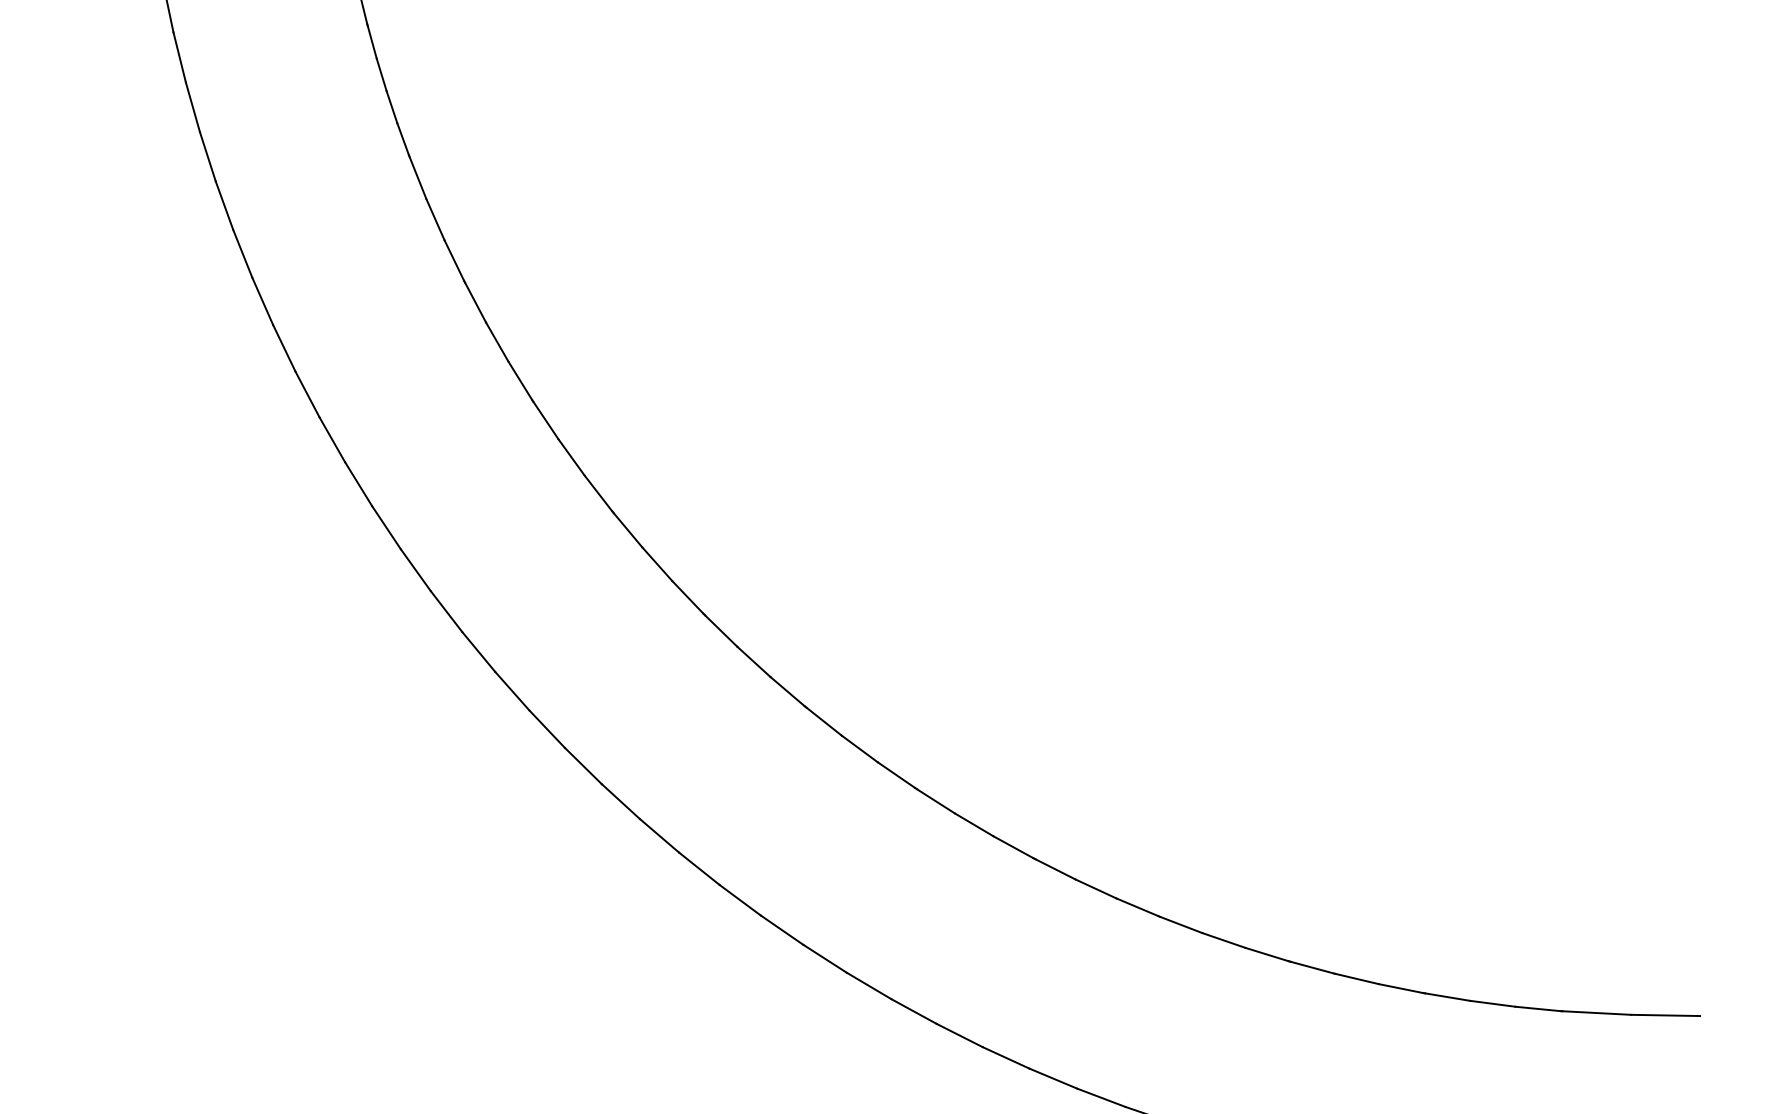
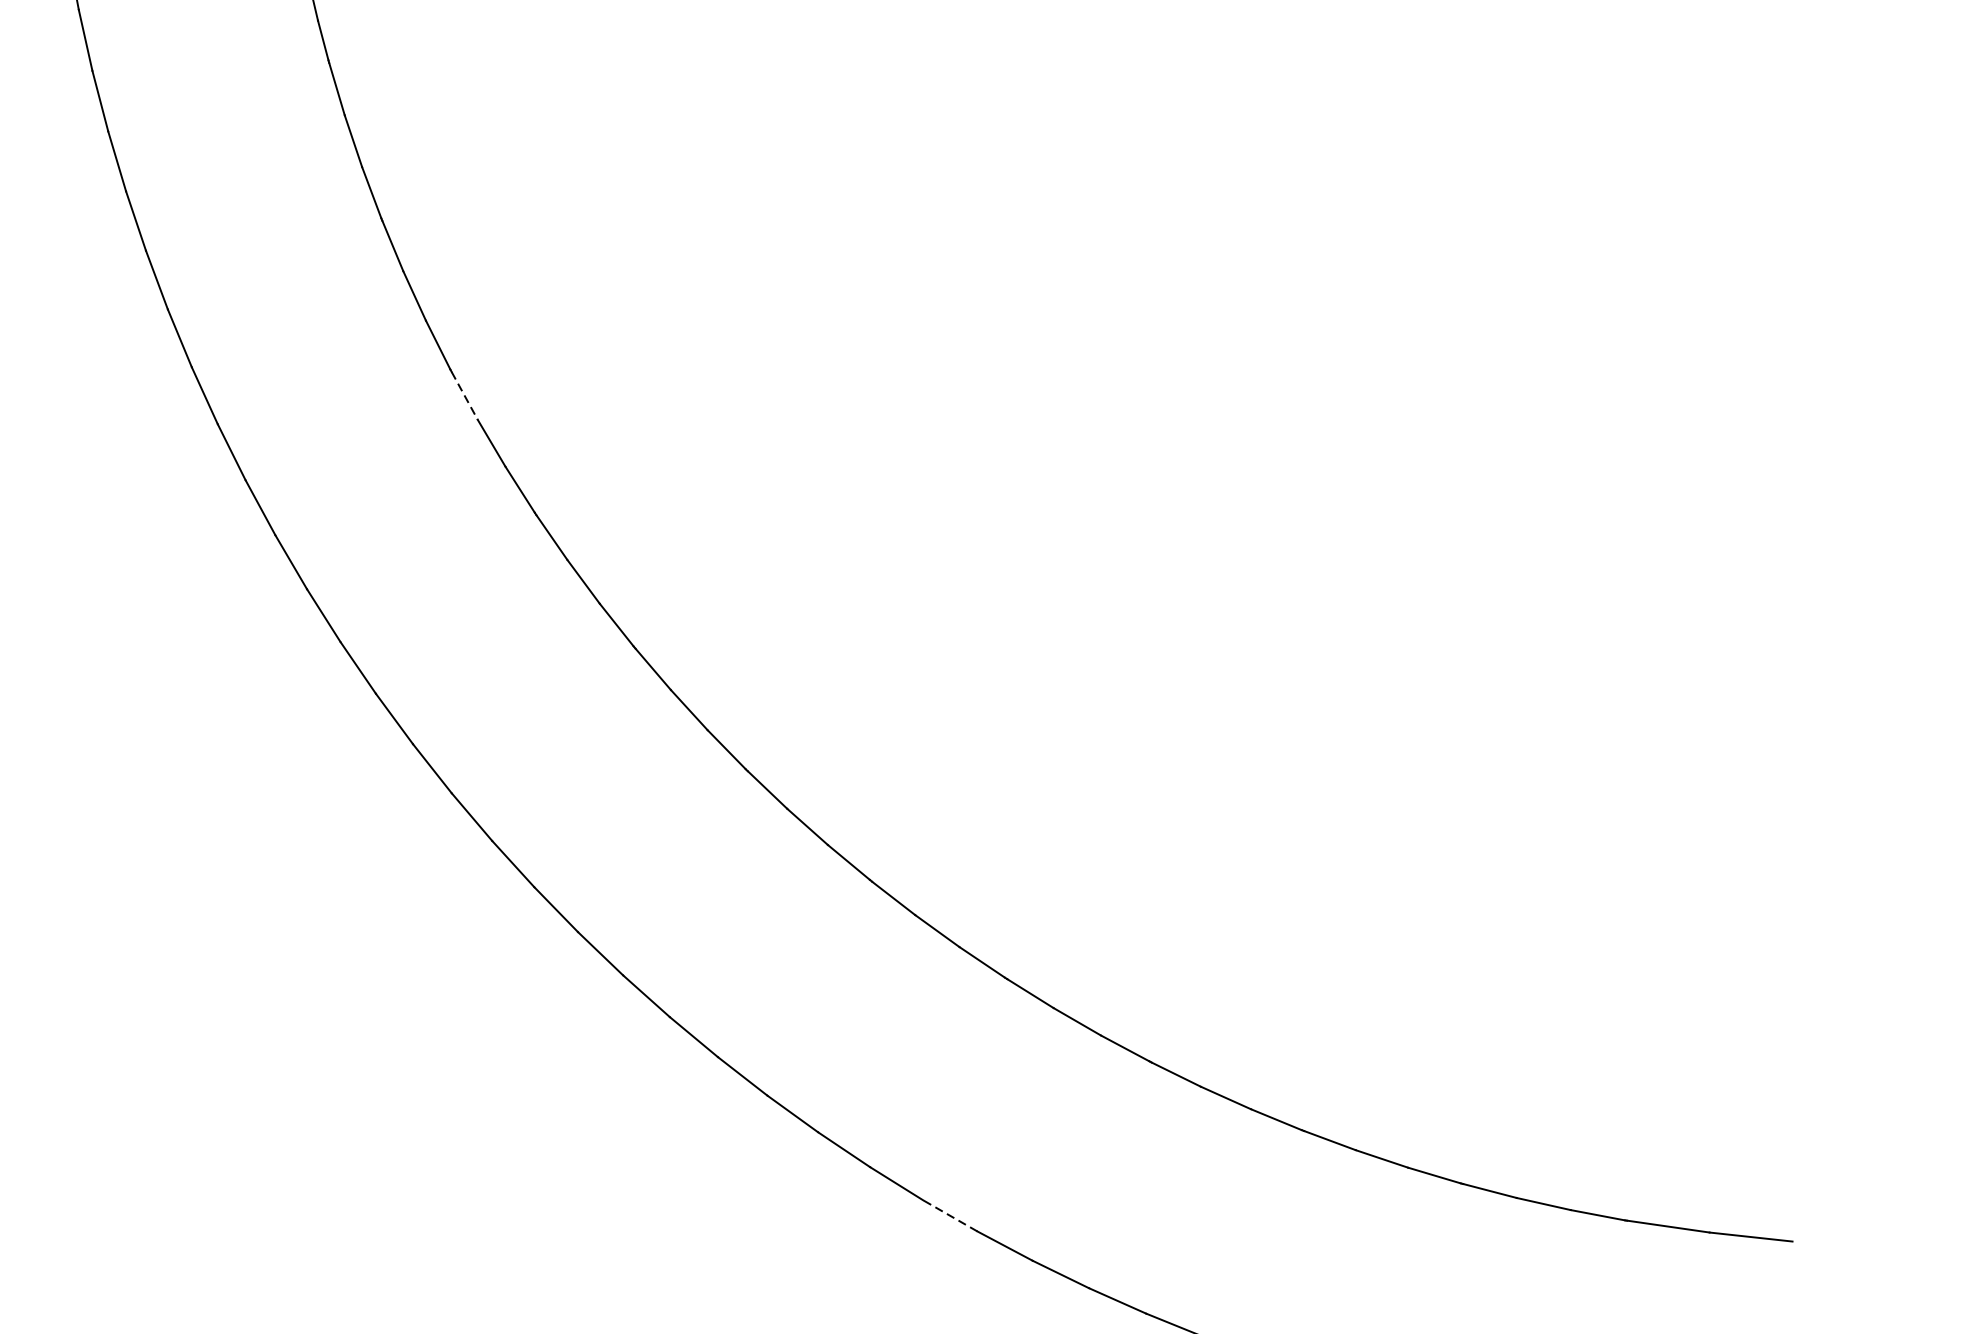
line: (545, 420) -> (464, 395), solid -> dashed
line: (1006, 1057) -> (950, 1215), solid -> dashed

